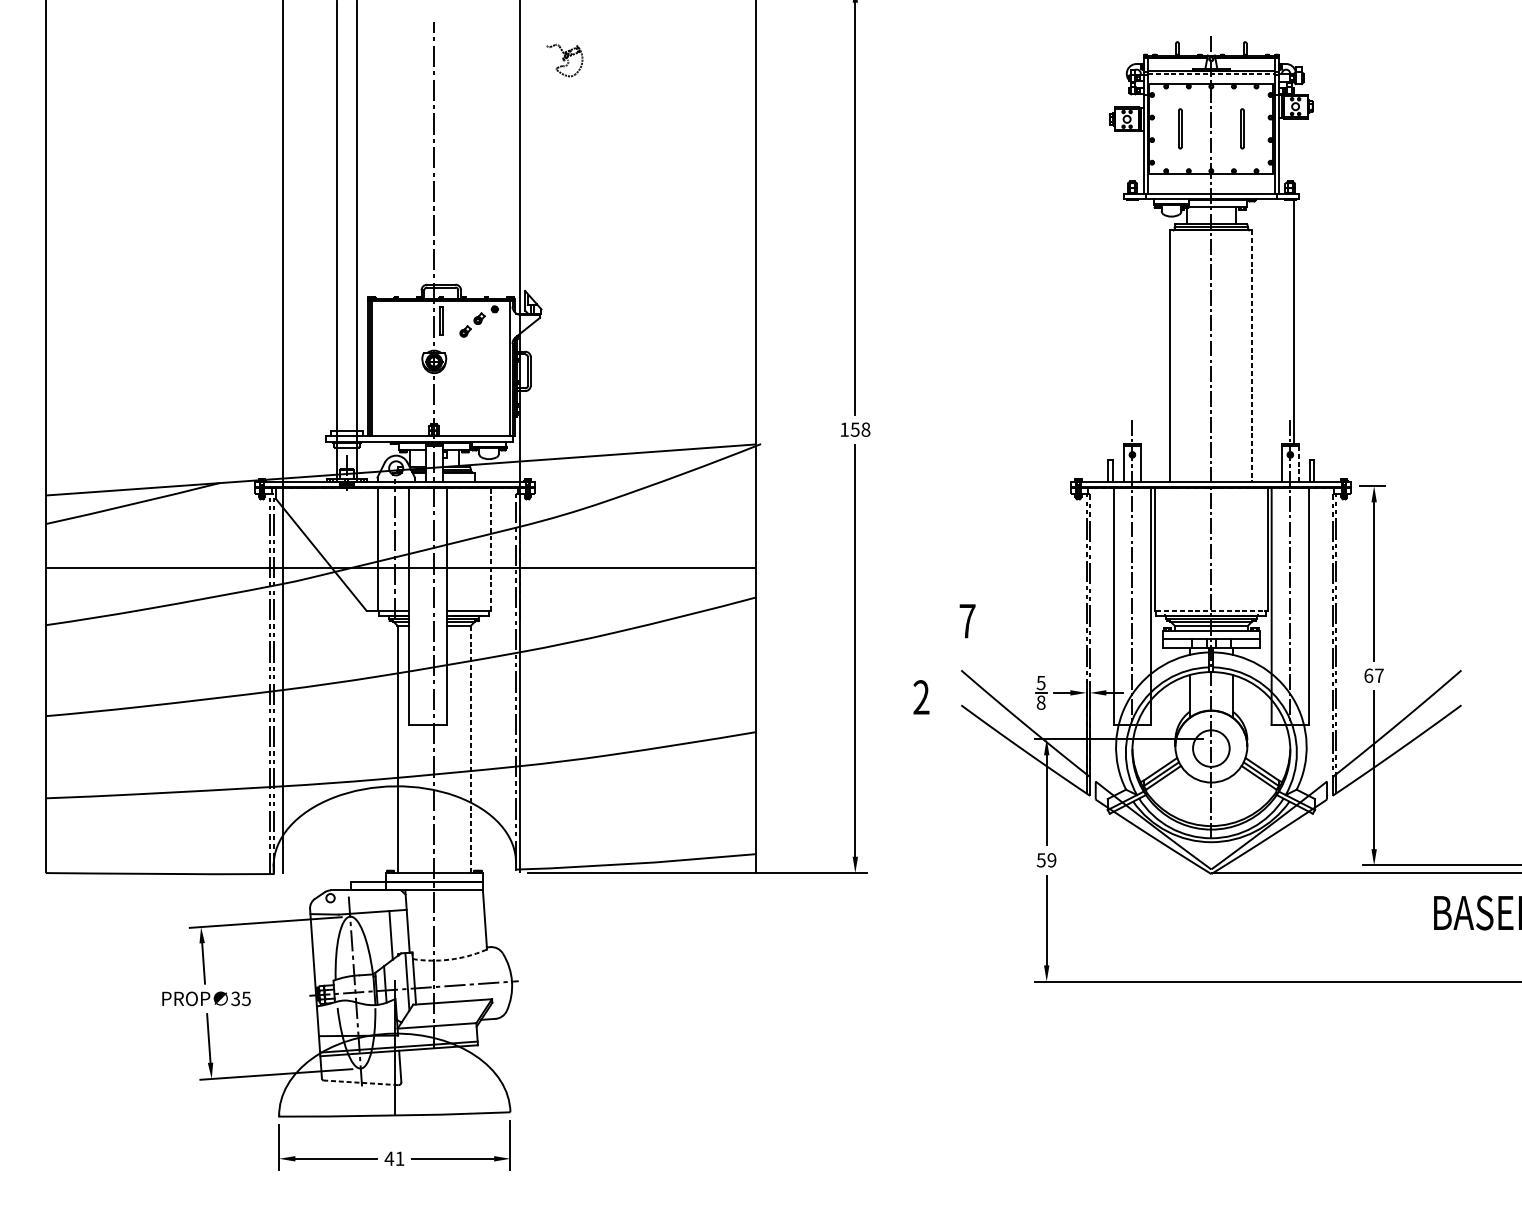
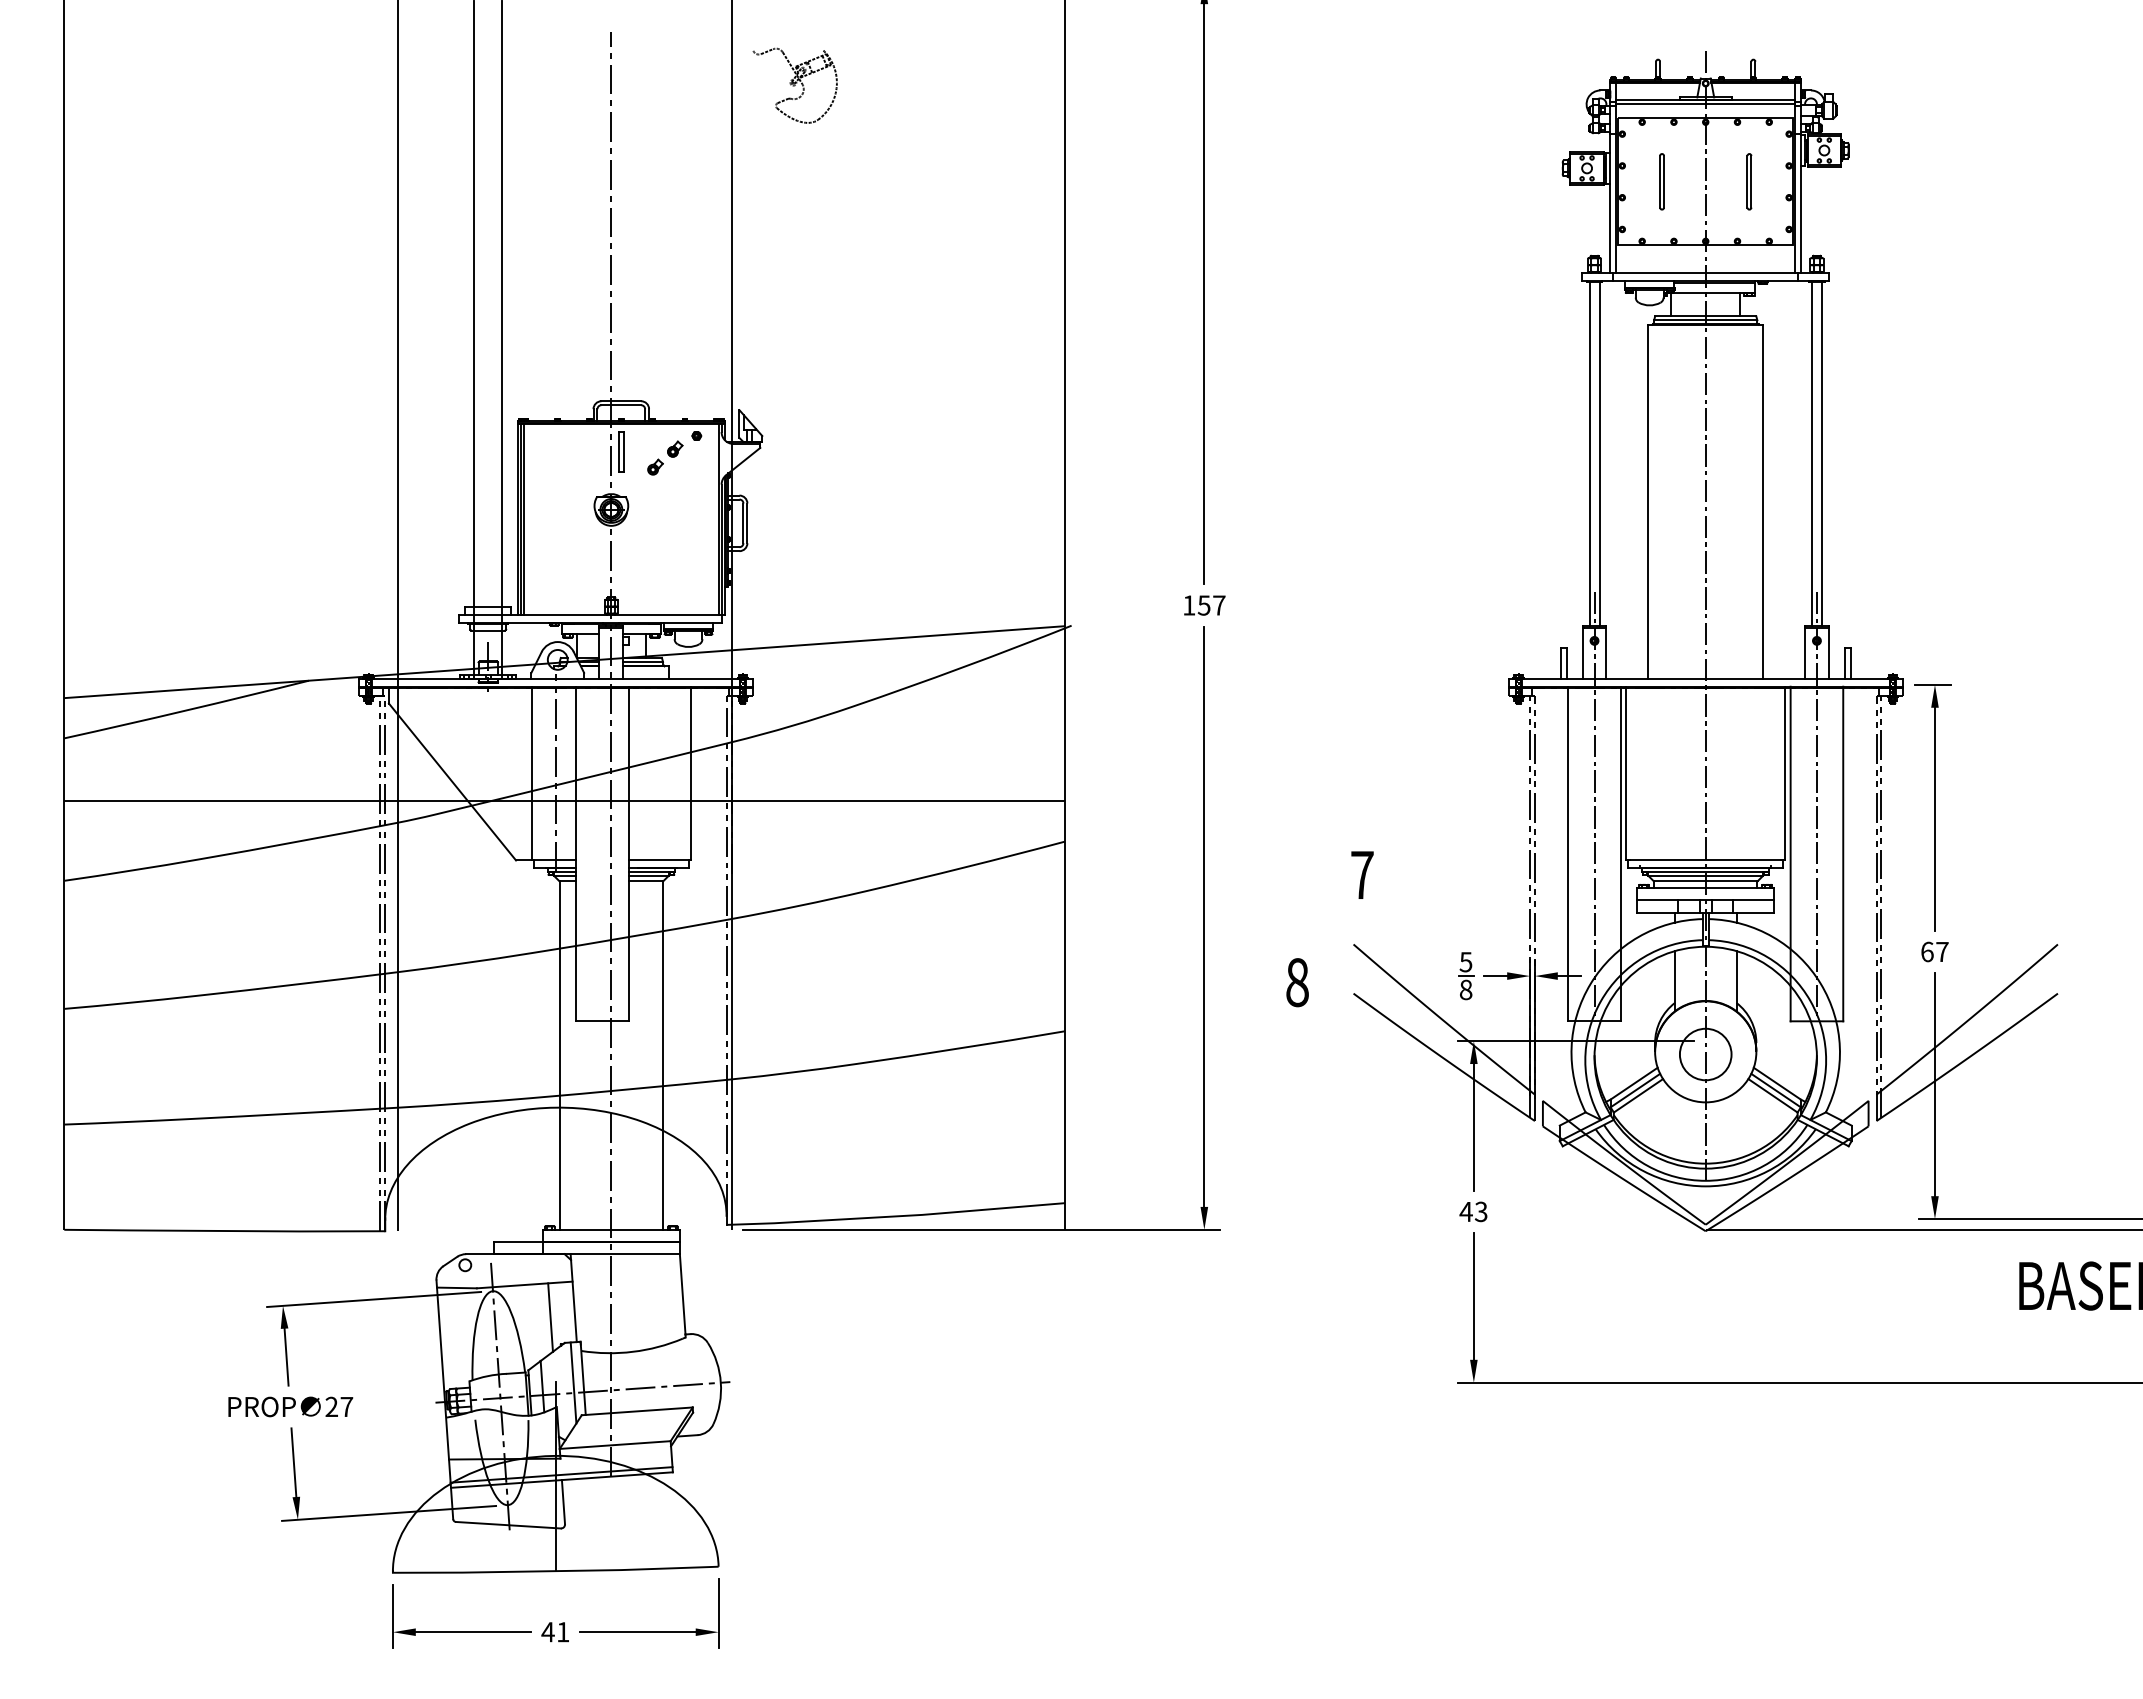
part: (564, 60) -> (794, 85), size x1.67
line: (1211, 73) -> (1706, 104), dashed -> solid
line: (1128, 321) -> (1589, 453), added
line: (1135, 321) -> (1599, 453), added
line: (1286, 321) -> (1811, 453), added
line: (1252, 355) -> (1763, 501), dashed -> solid
text: (866, 429) -> (1219, 605), 158 -> 157
line: (1298, 464) -> (1828, 654), dashed -> solid
line: (490, 549) -> (690, 773), dashed -> solid
line: (1211, 610) -> (1706, 860), dashed -> solid
text: (921, 697) -> (1297, 982), 2 -> 8
line: (471, 749) -> (663, 1055), dashed -> solid
text: (1046, 860) -> (1473, 1212), 59 -> 43
arc: (449, 959) -> (632, 1351), dashed -> solid
text: (241, 999) -> (339, 1407), 35 -> 27
line: (361, 1083) -> (508, 1525), dashed -> solid

